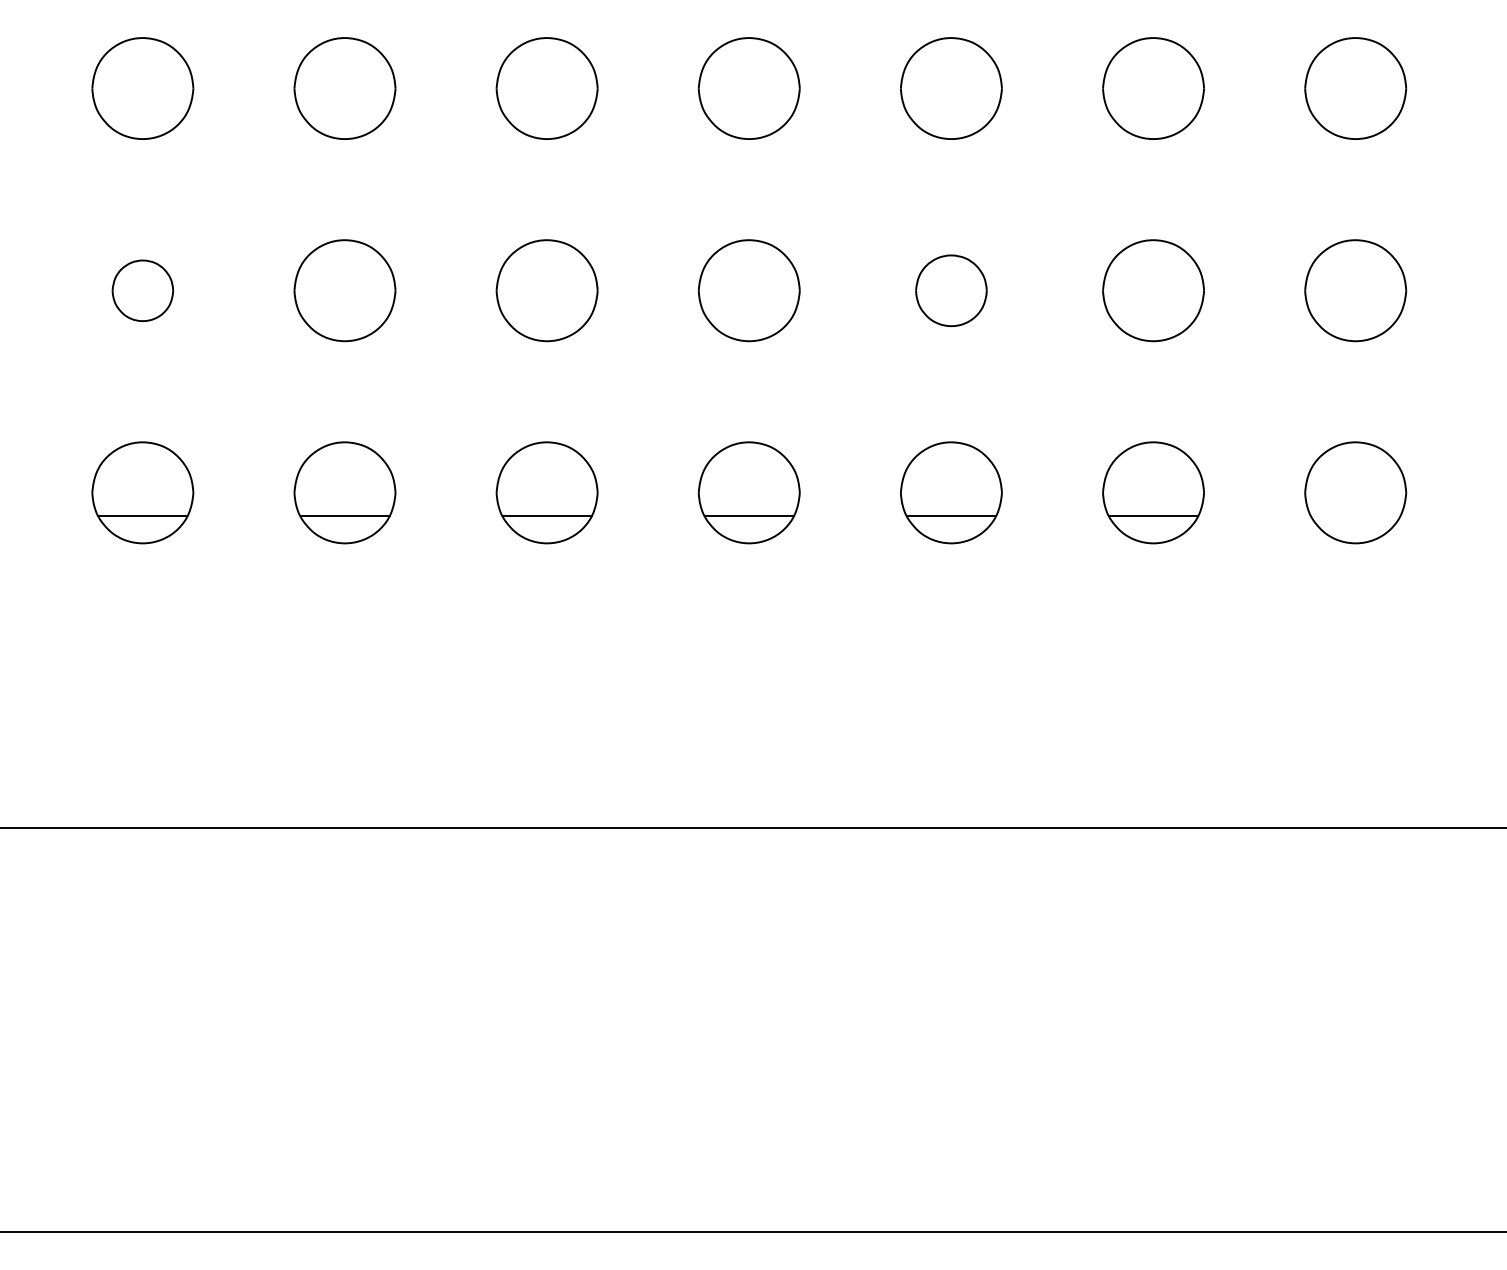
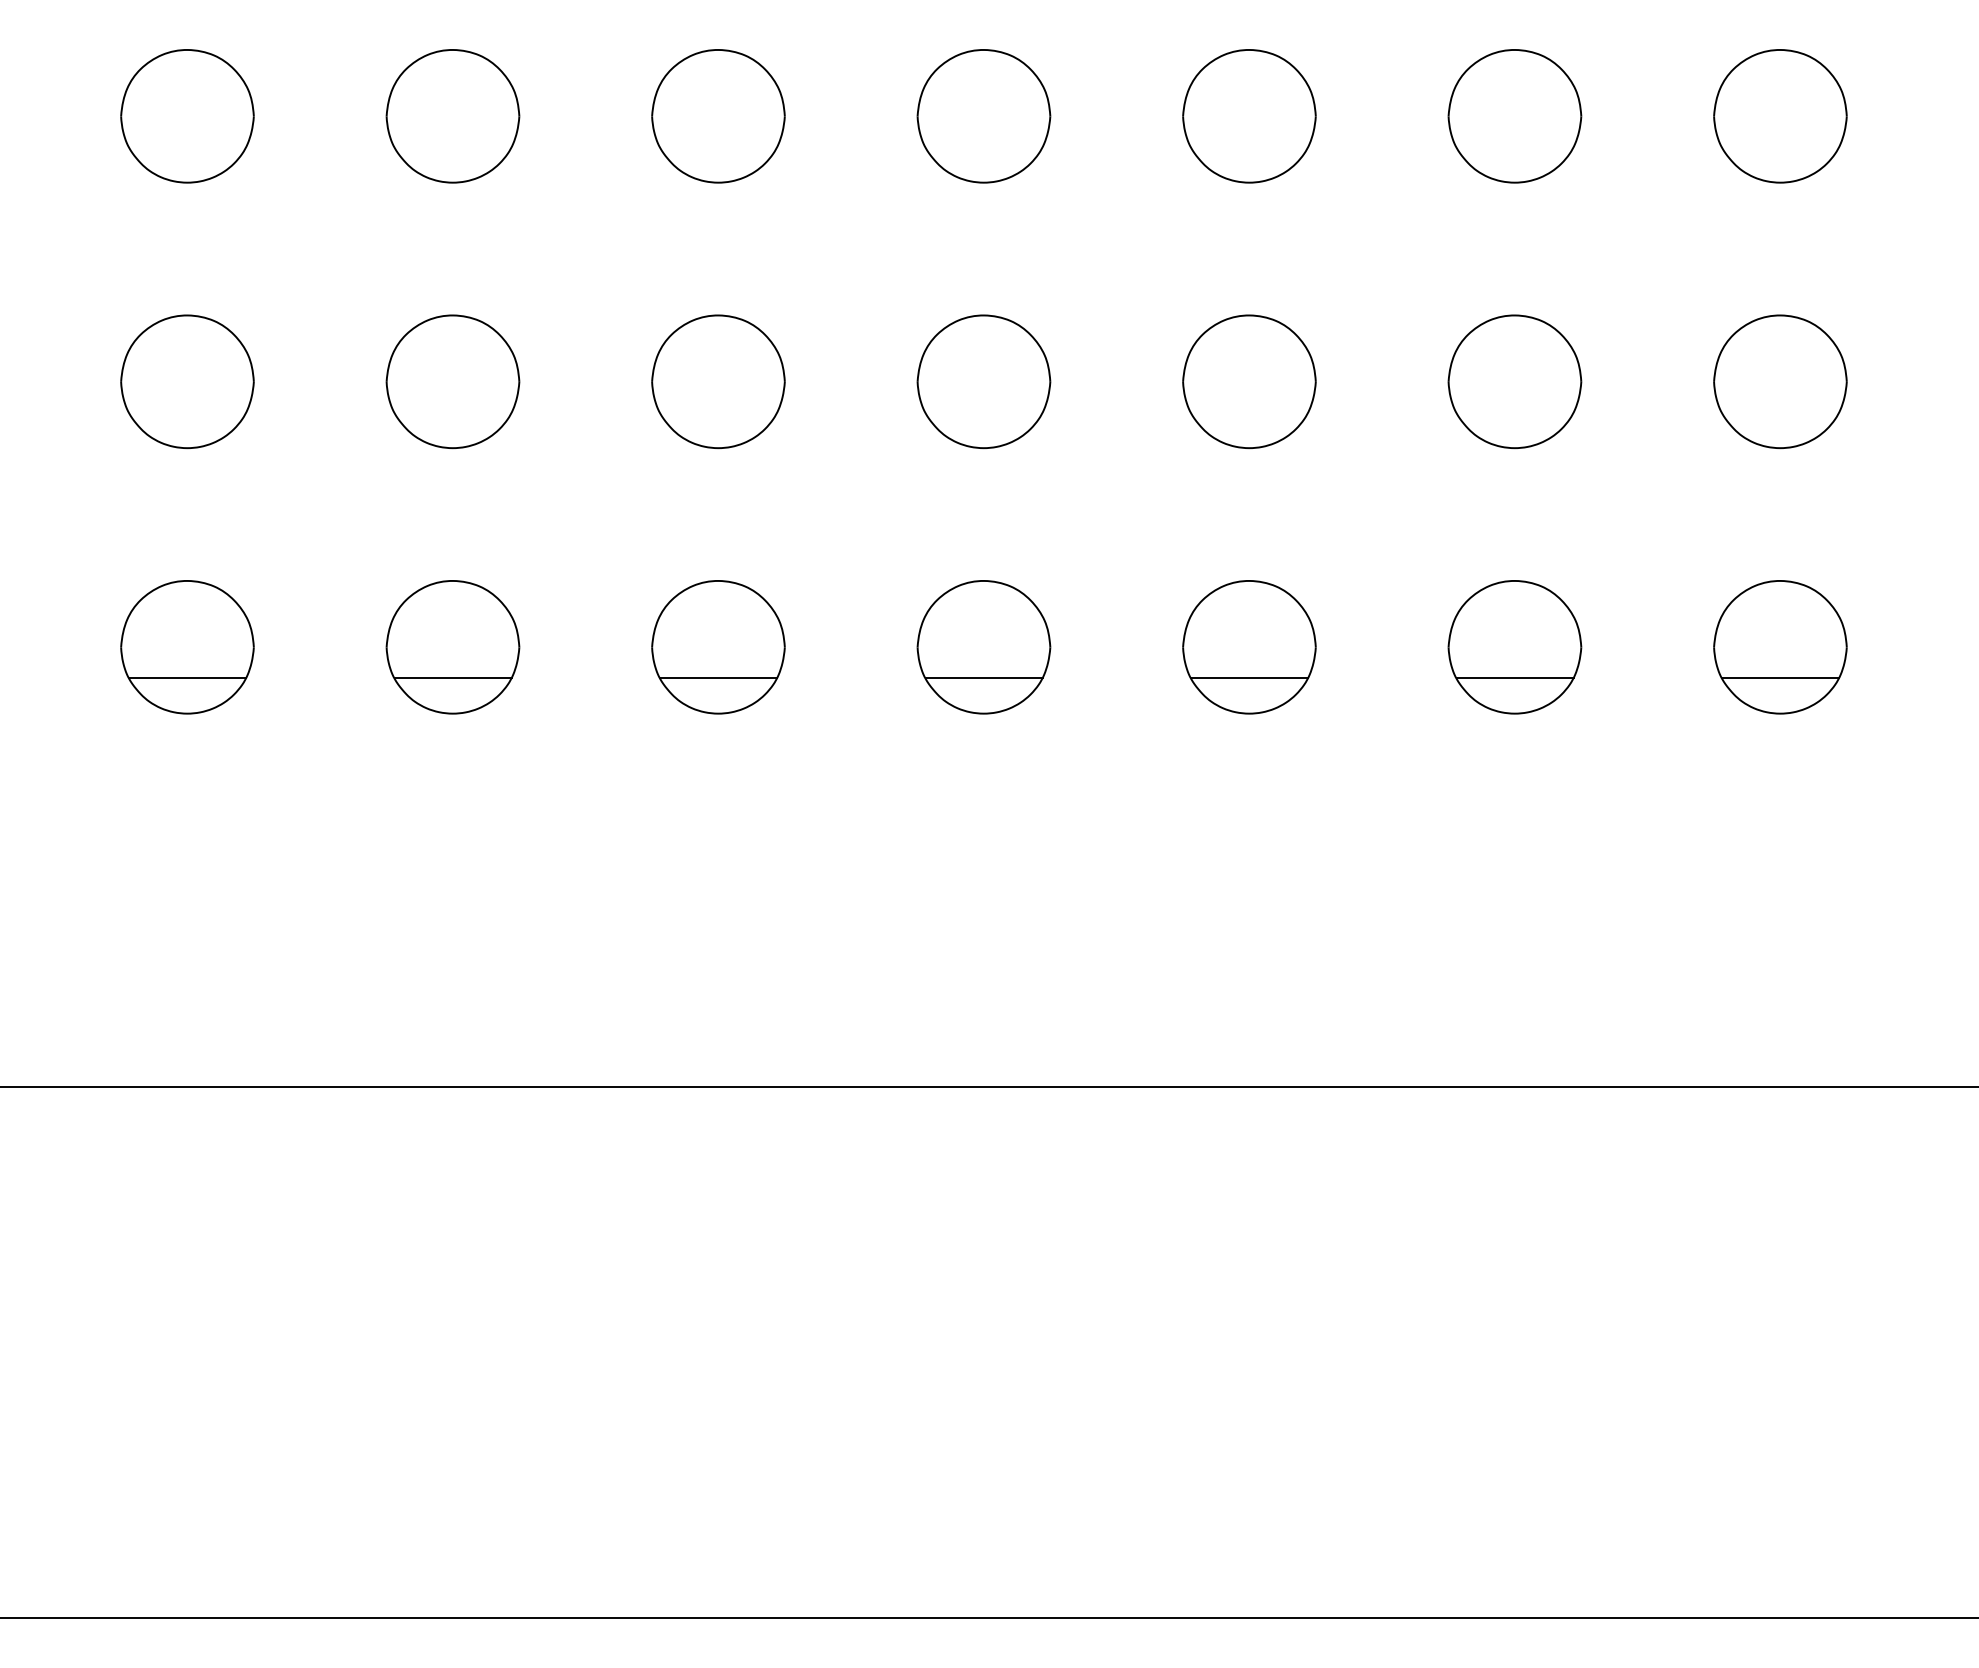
part: (142, 290) -> (187, 381), size x1.67
part: (951, 290) -> (1249, 381), size x1.43
line: (1355, 516) -> (1780, 678), added

